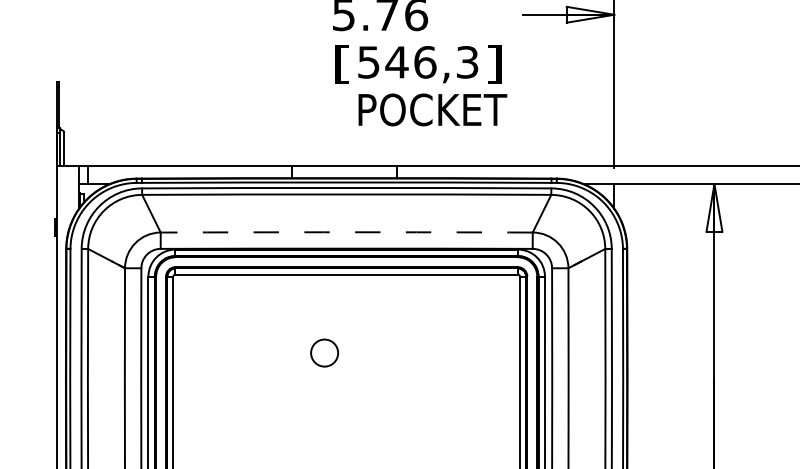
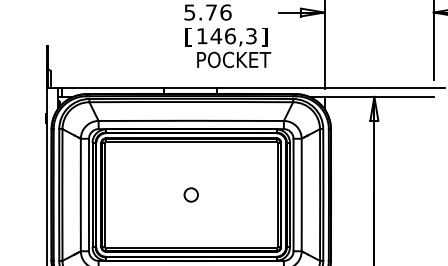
text: (369, 62) -> (202, 36), 546,3 -> 146,3
arc: (347, 231) -> (191, 120), dashed -> solid
circle: (323, 352) -> (190, 194), moved

